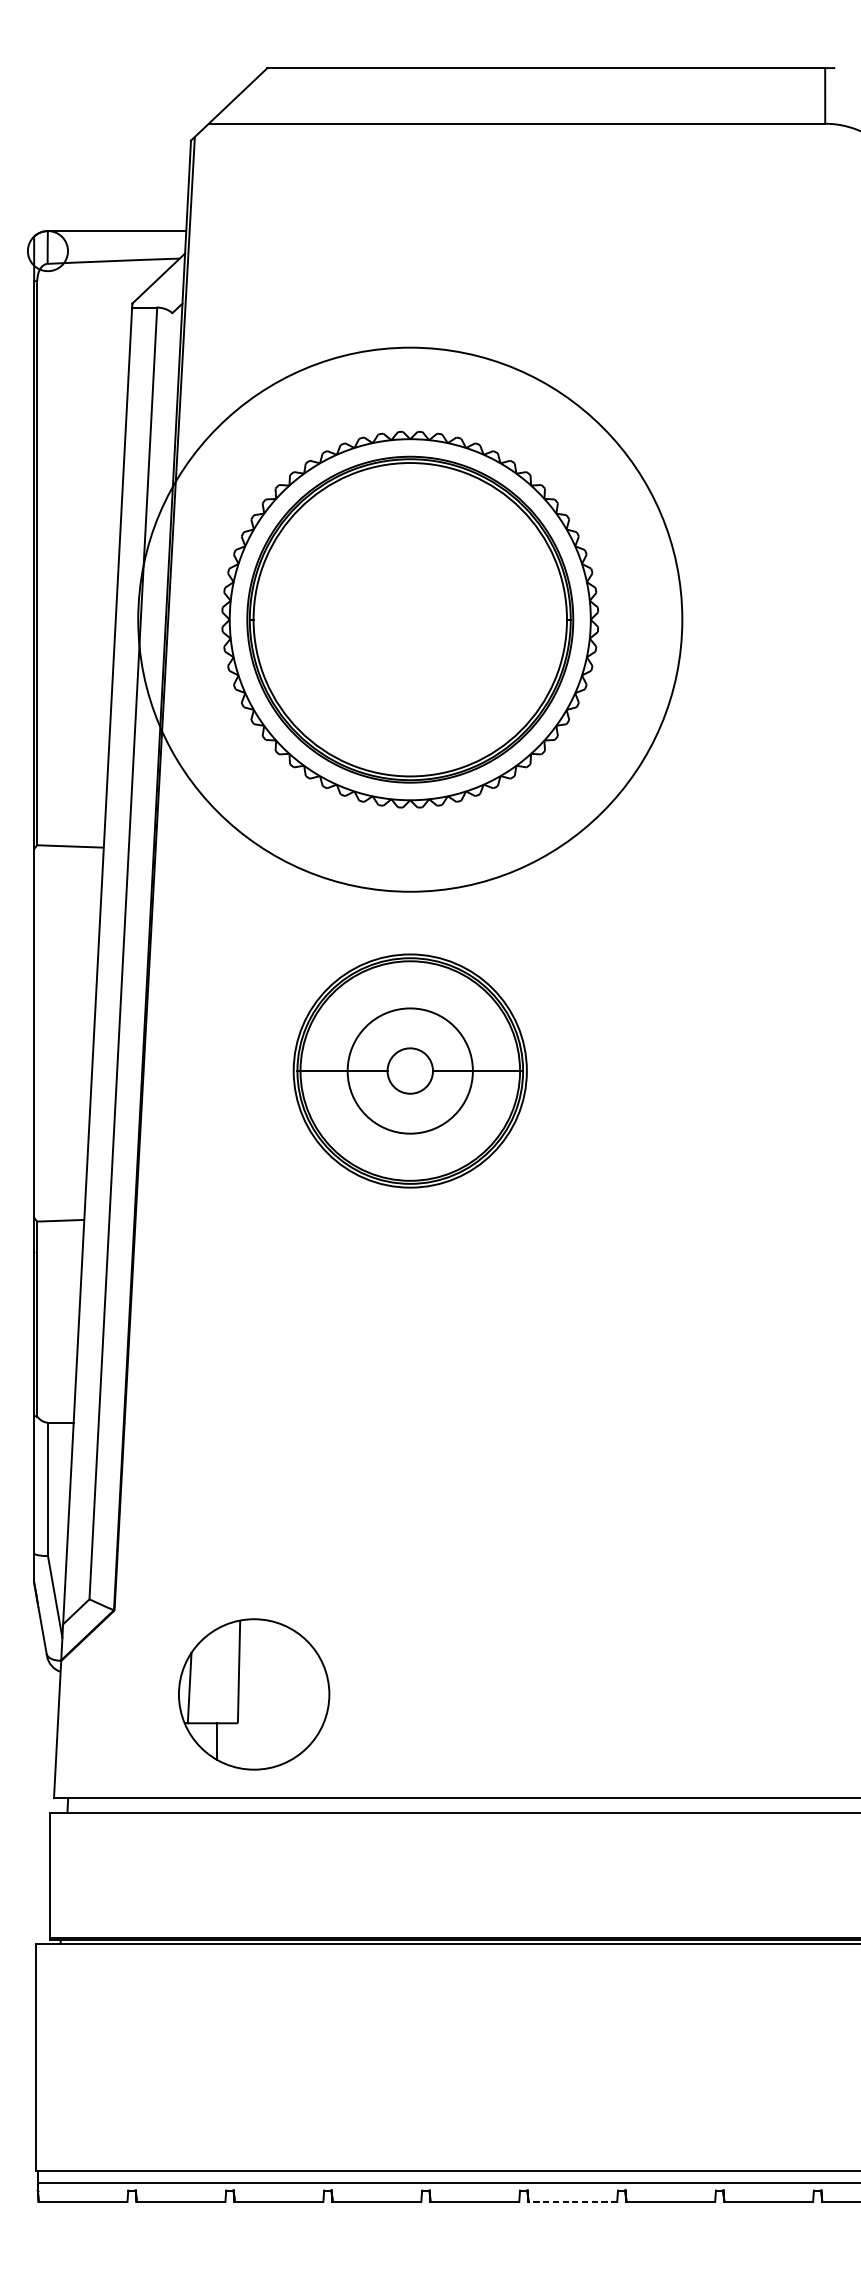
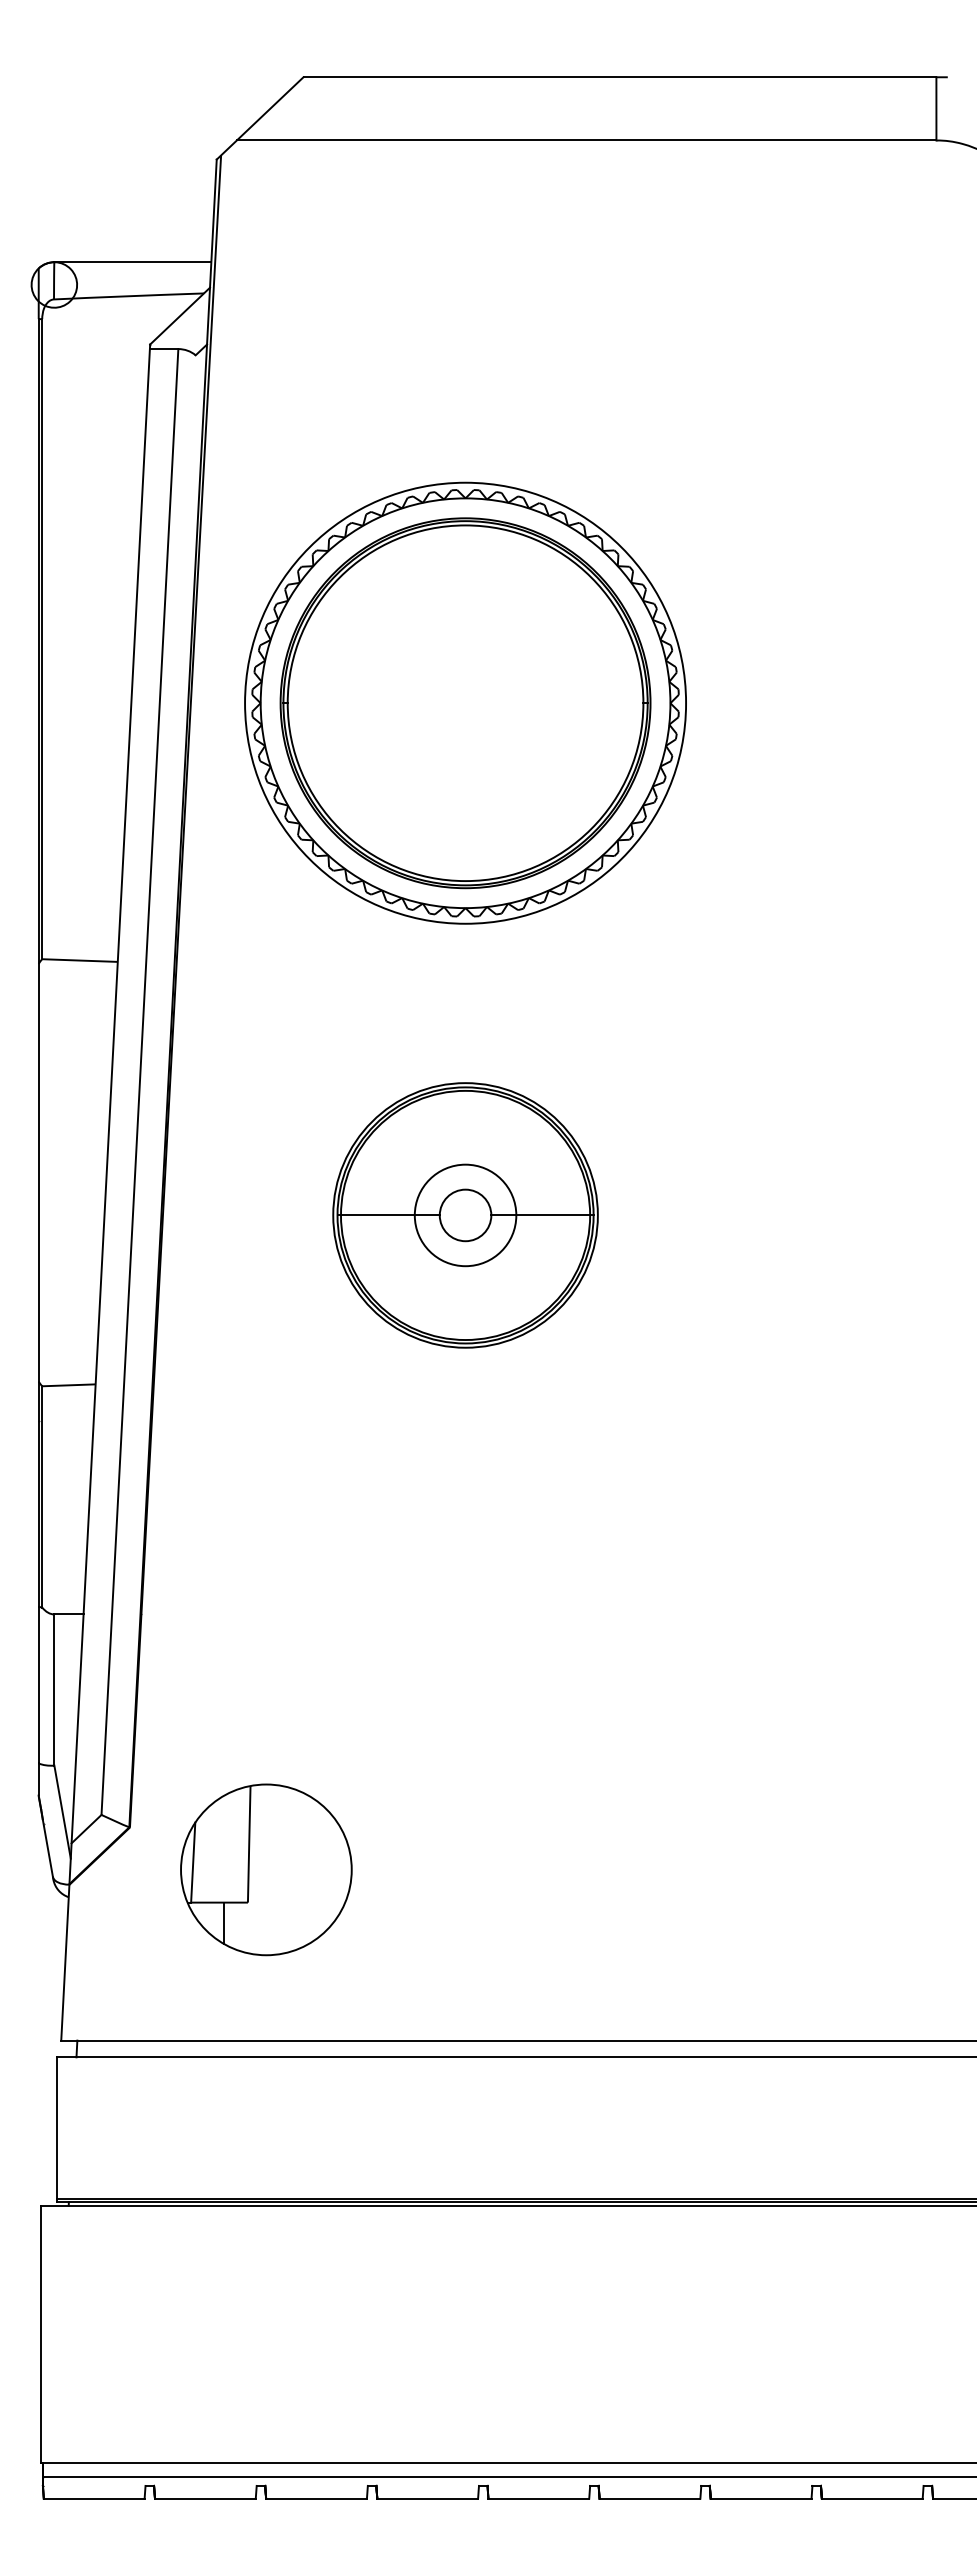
circle: (410, 619) -> (465, 702), size x0.71
circle: (410, 1071) -> (465, 1215), size x0.71
part: (254, 1694) -> (266, 1869), moved
line: (572, 2201) -> (649, 2498), dashed -> solid

